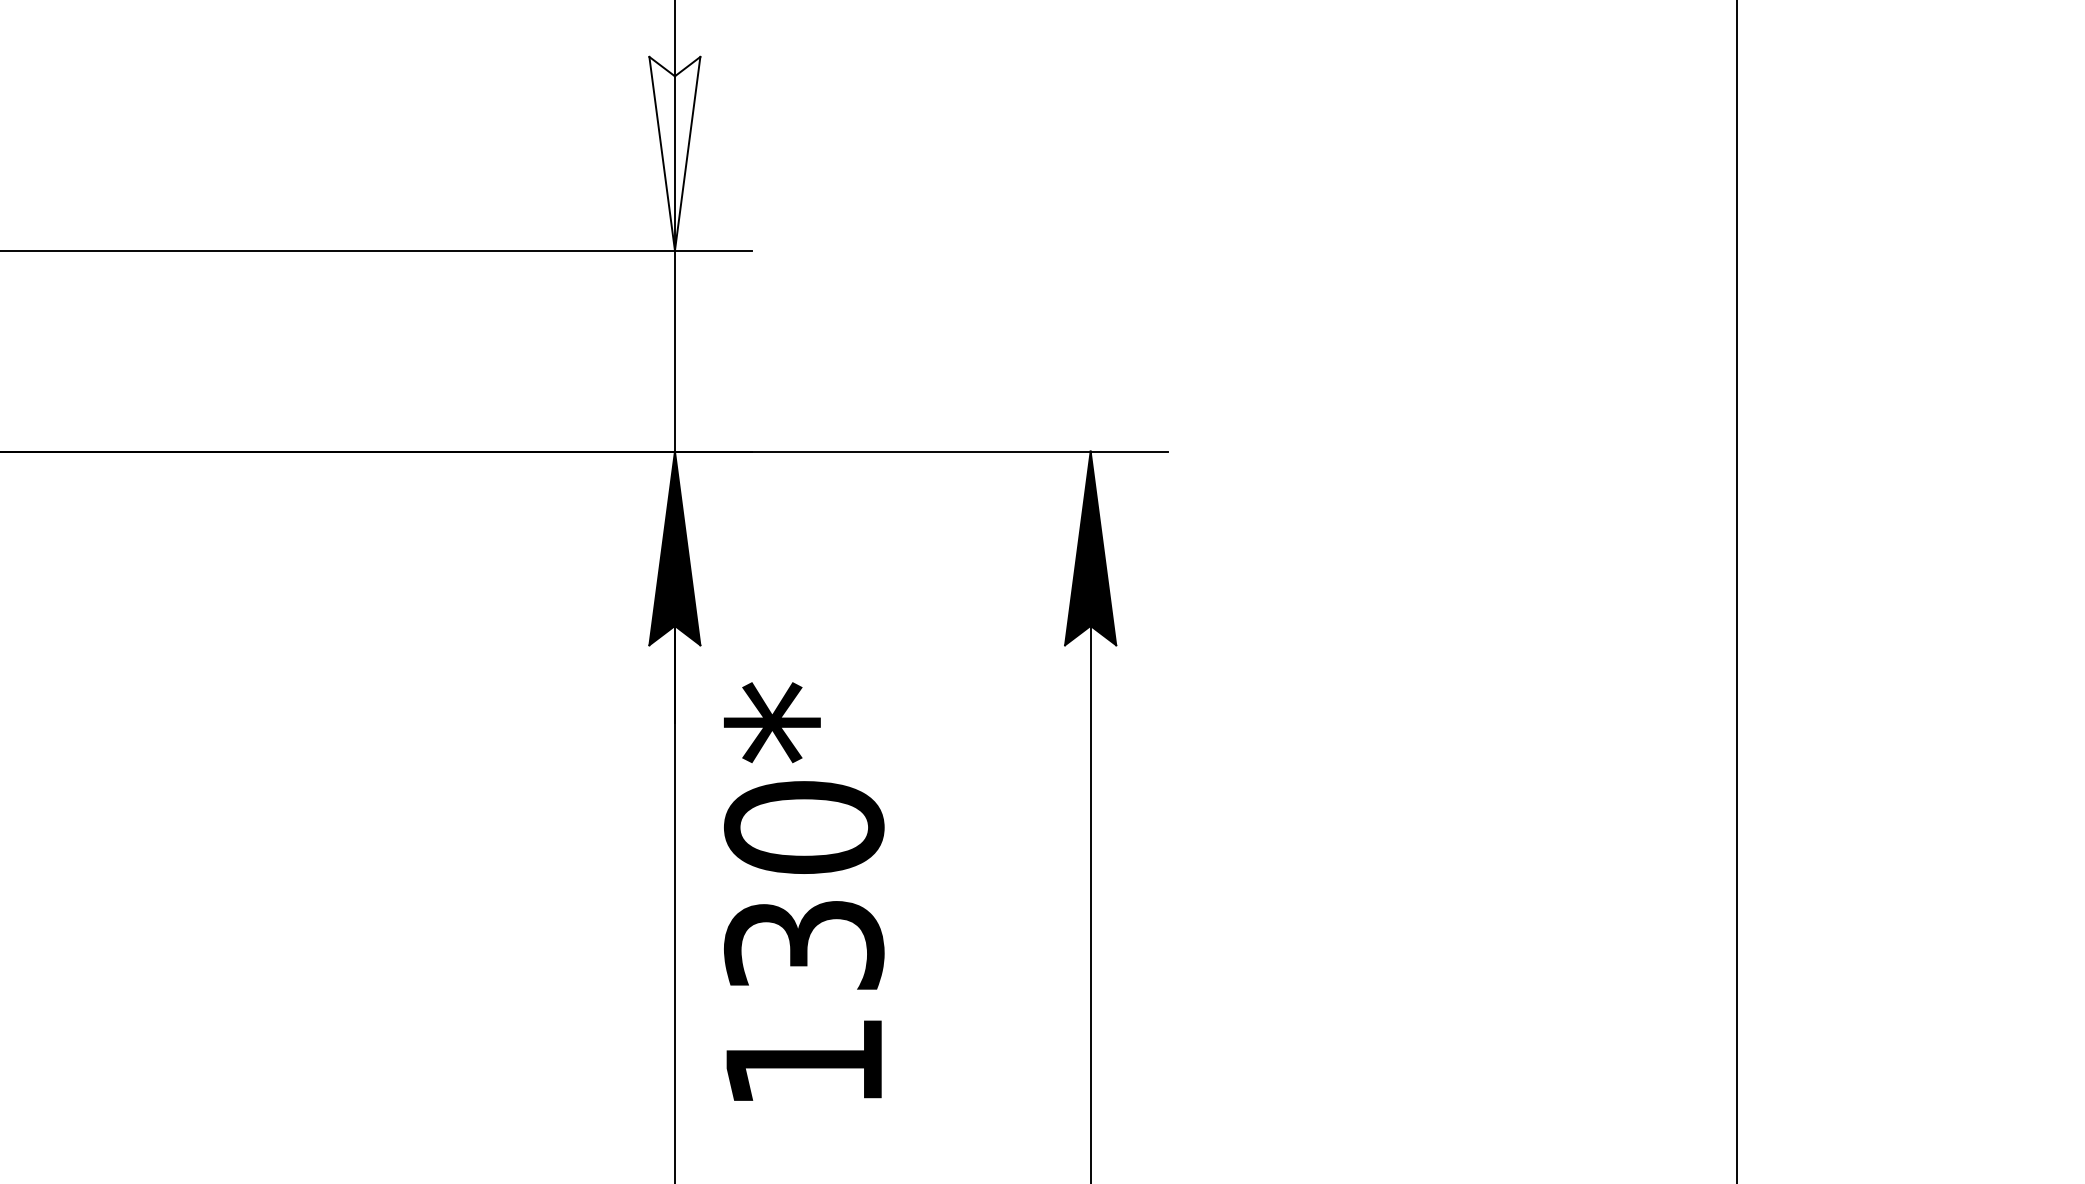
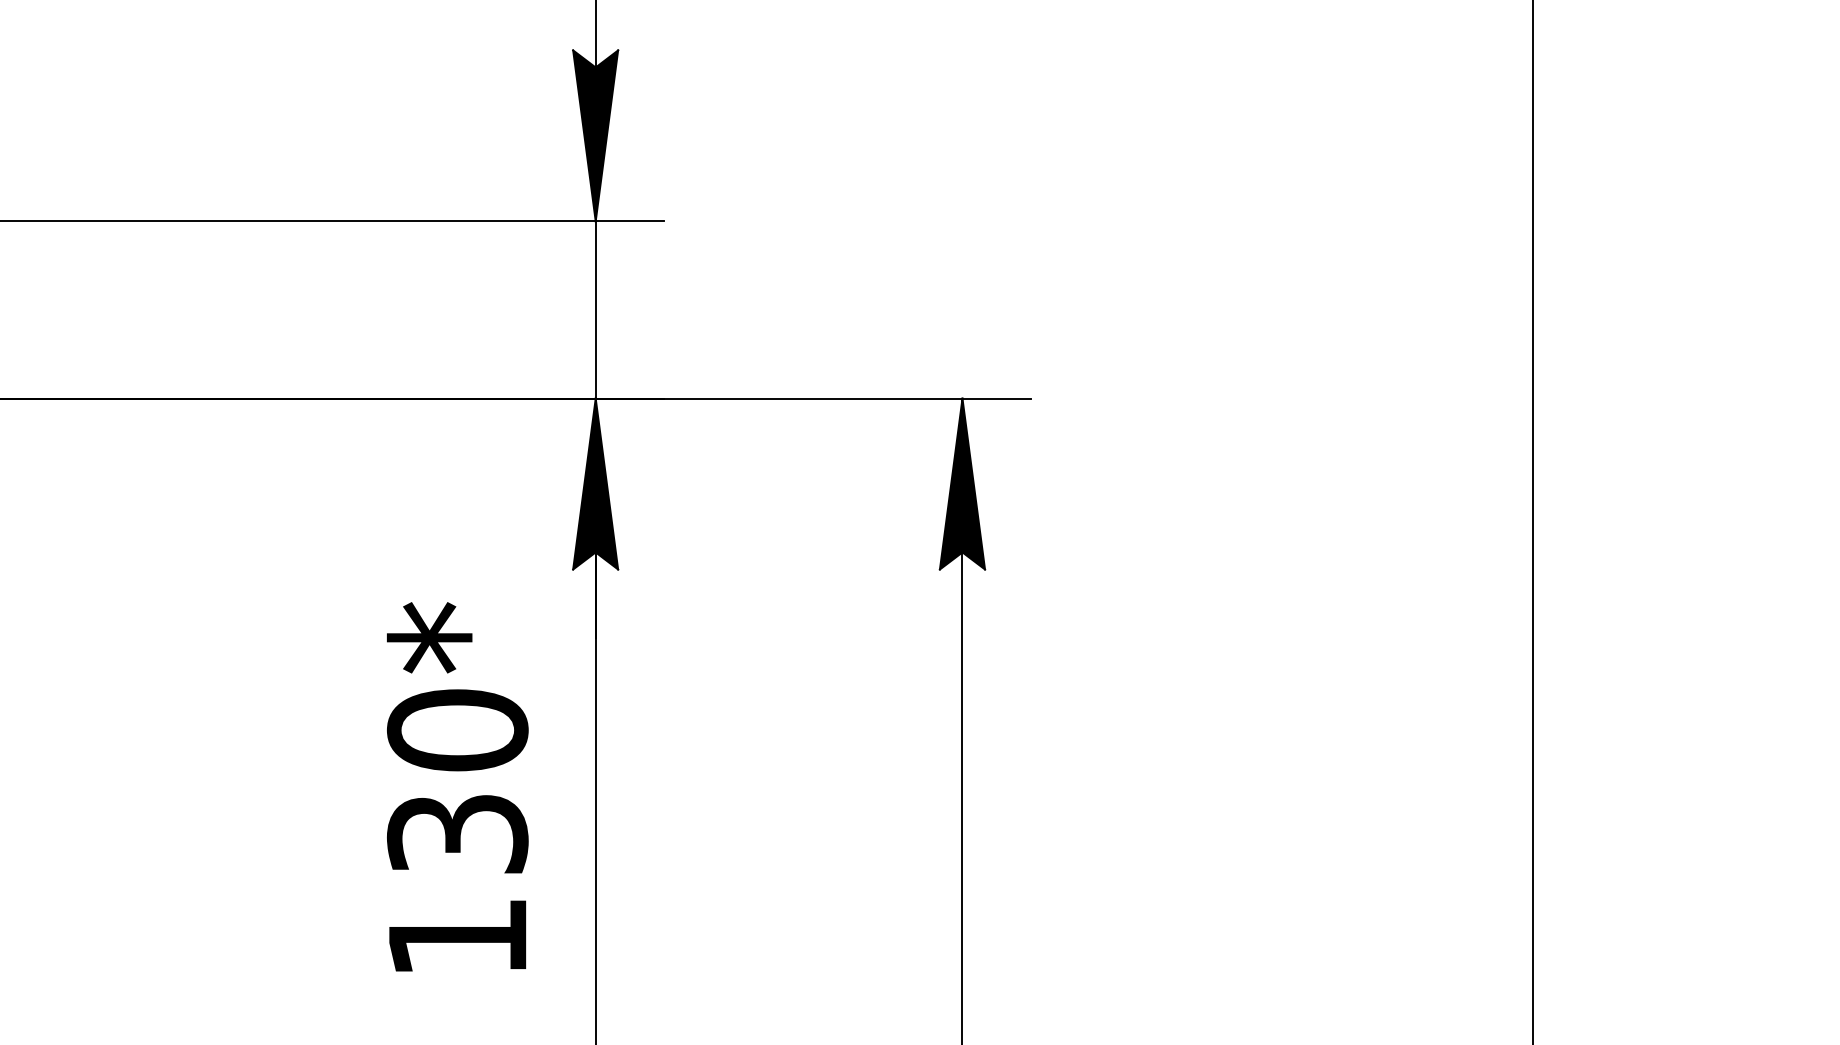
fill: (674, 153) -> (595, 135), added
text: (803, 891) -> (457, 786), moved

